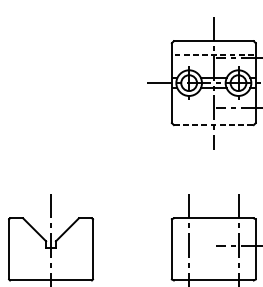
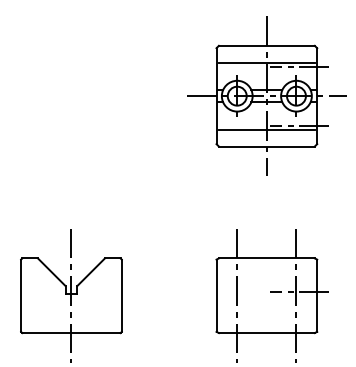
line: (213, 55) -> (266, 62), dashed -> solid
line: (213, 110) -> (266, 129), added
line: (213, 125) -> (266, 146), dashed -> solid

